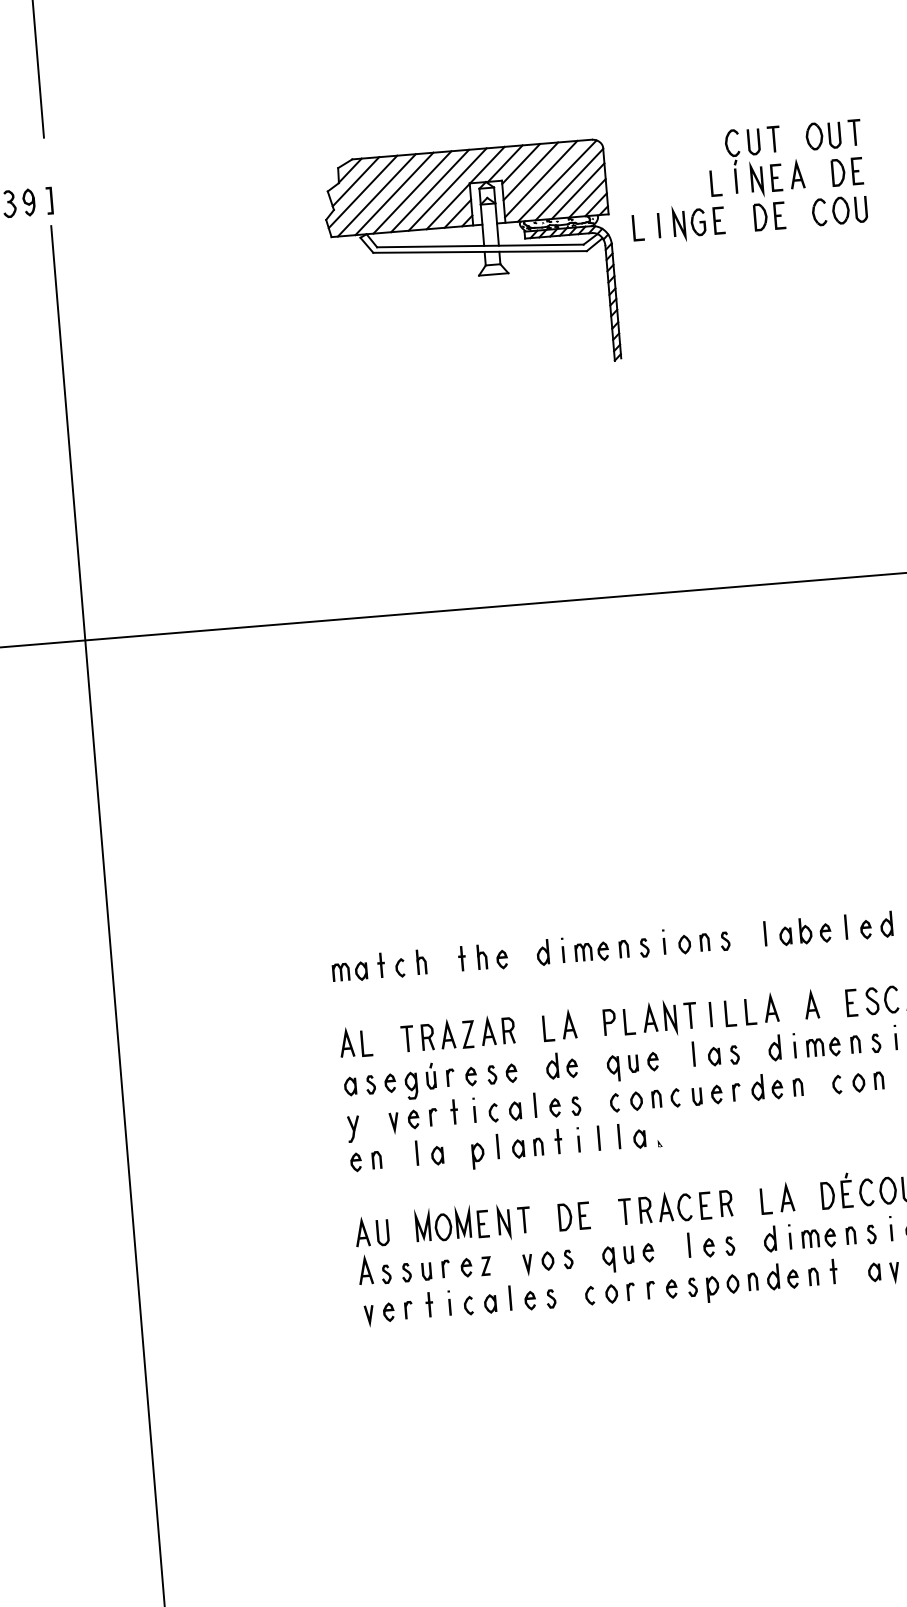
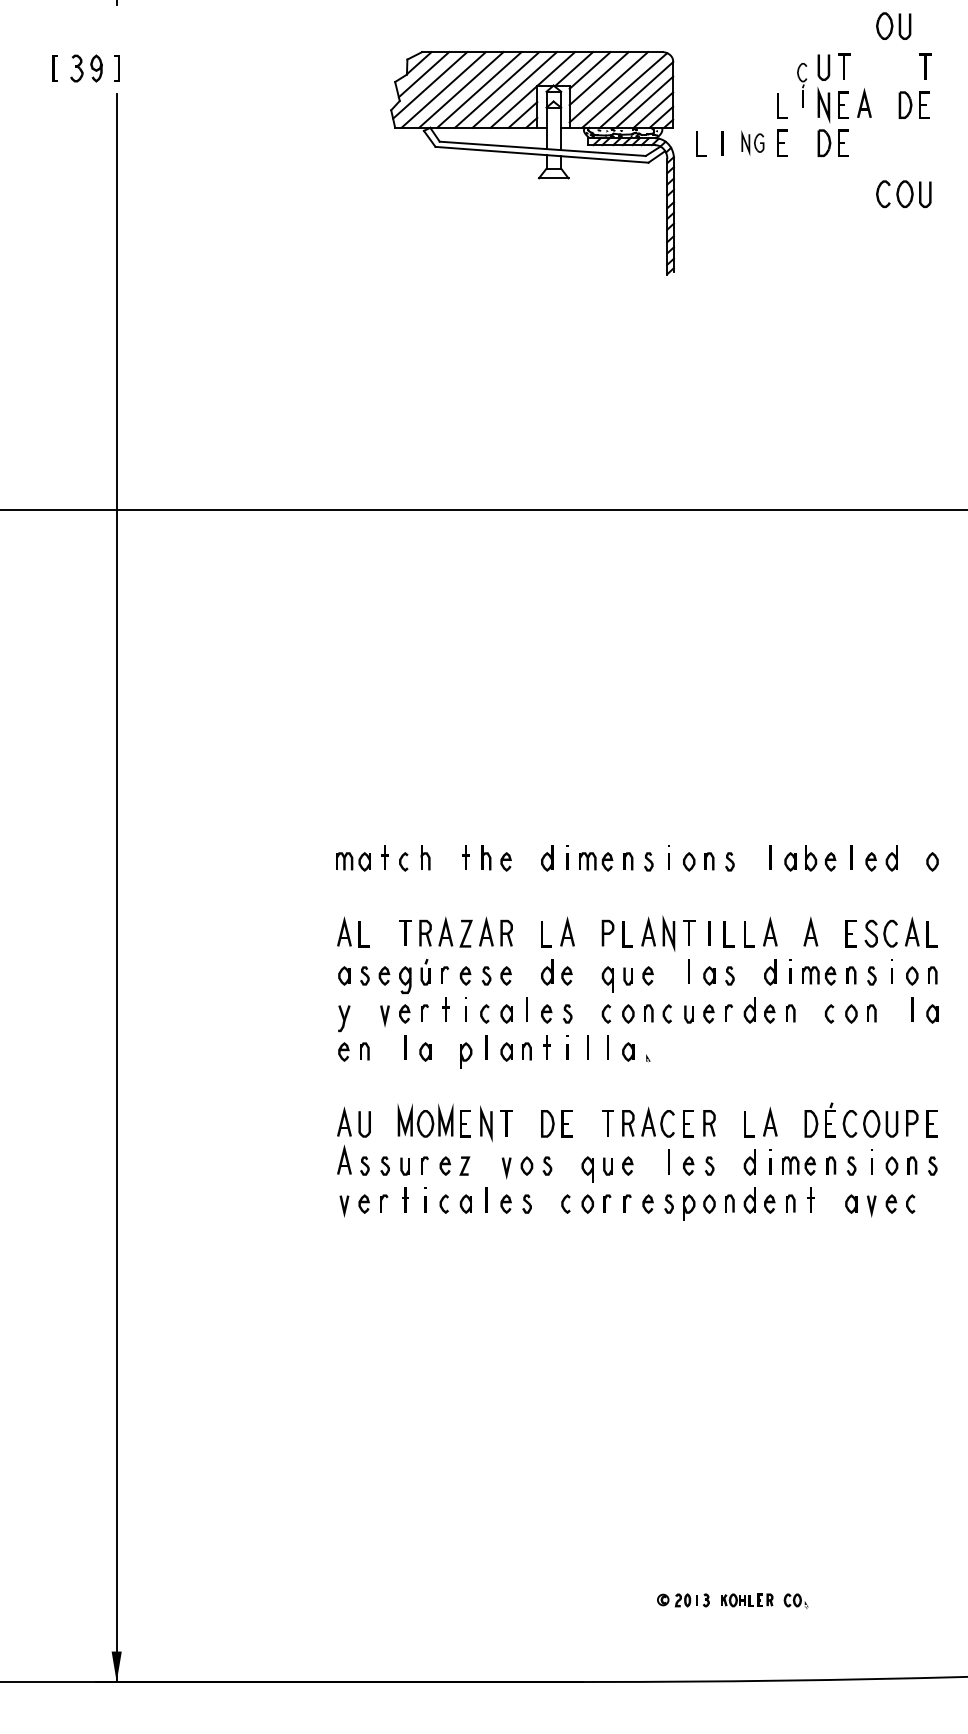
part: (823, 135) -> (893, 25), moved
part: (733, 161) -> (801, 85), size x0.7
part: (839, 210) -> (903, 193), moved
part: (688, 222) -> (752, 142), size x0.7

